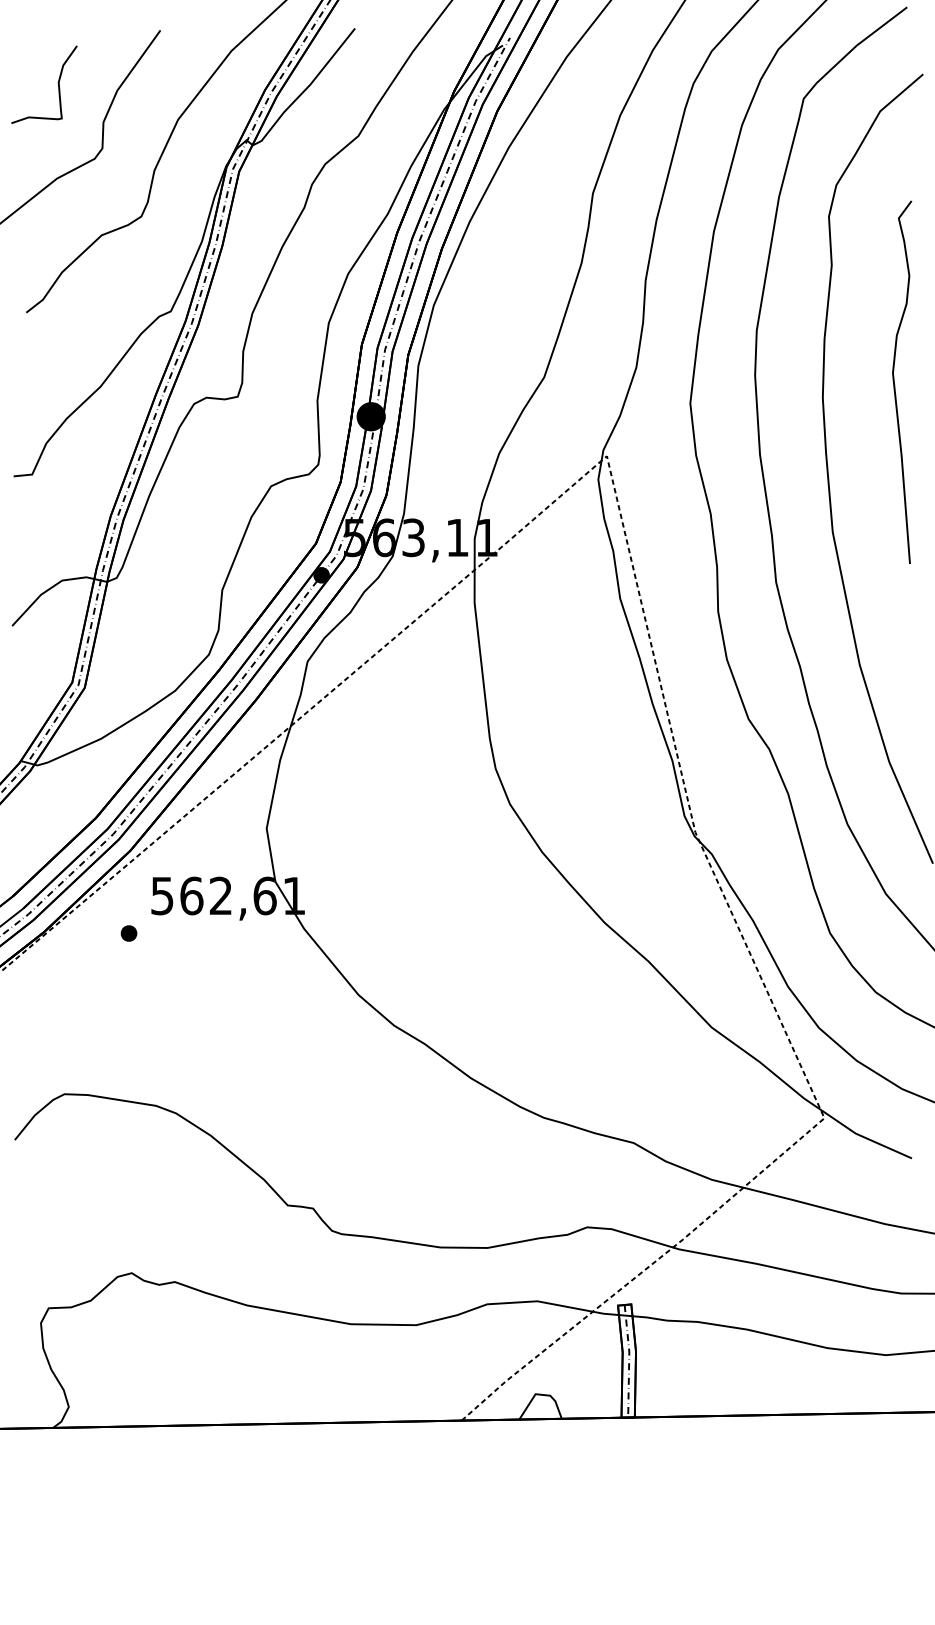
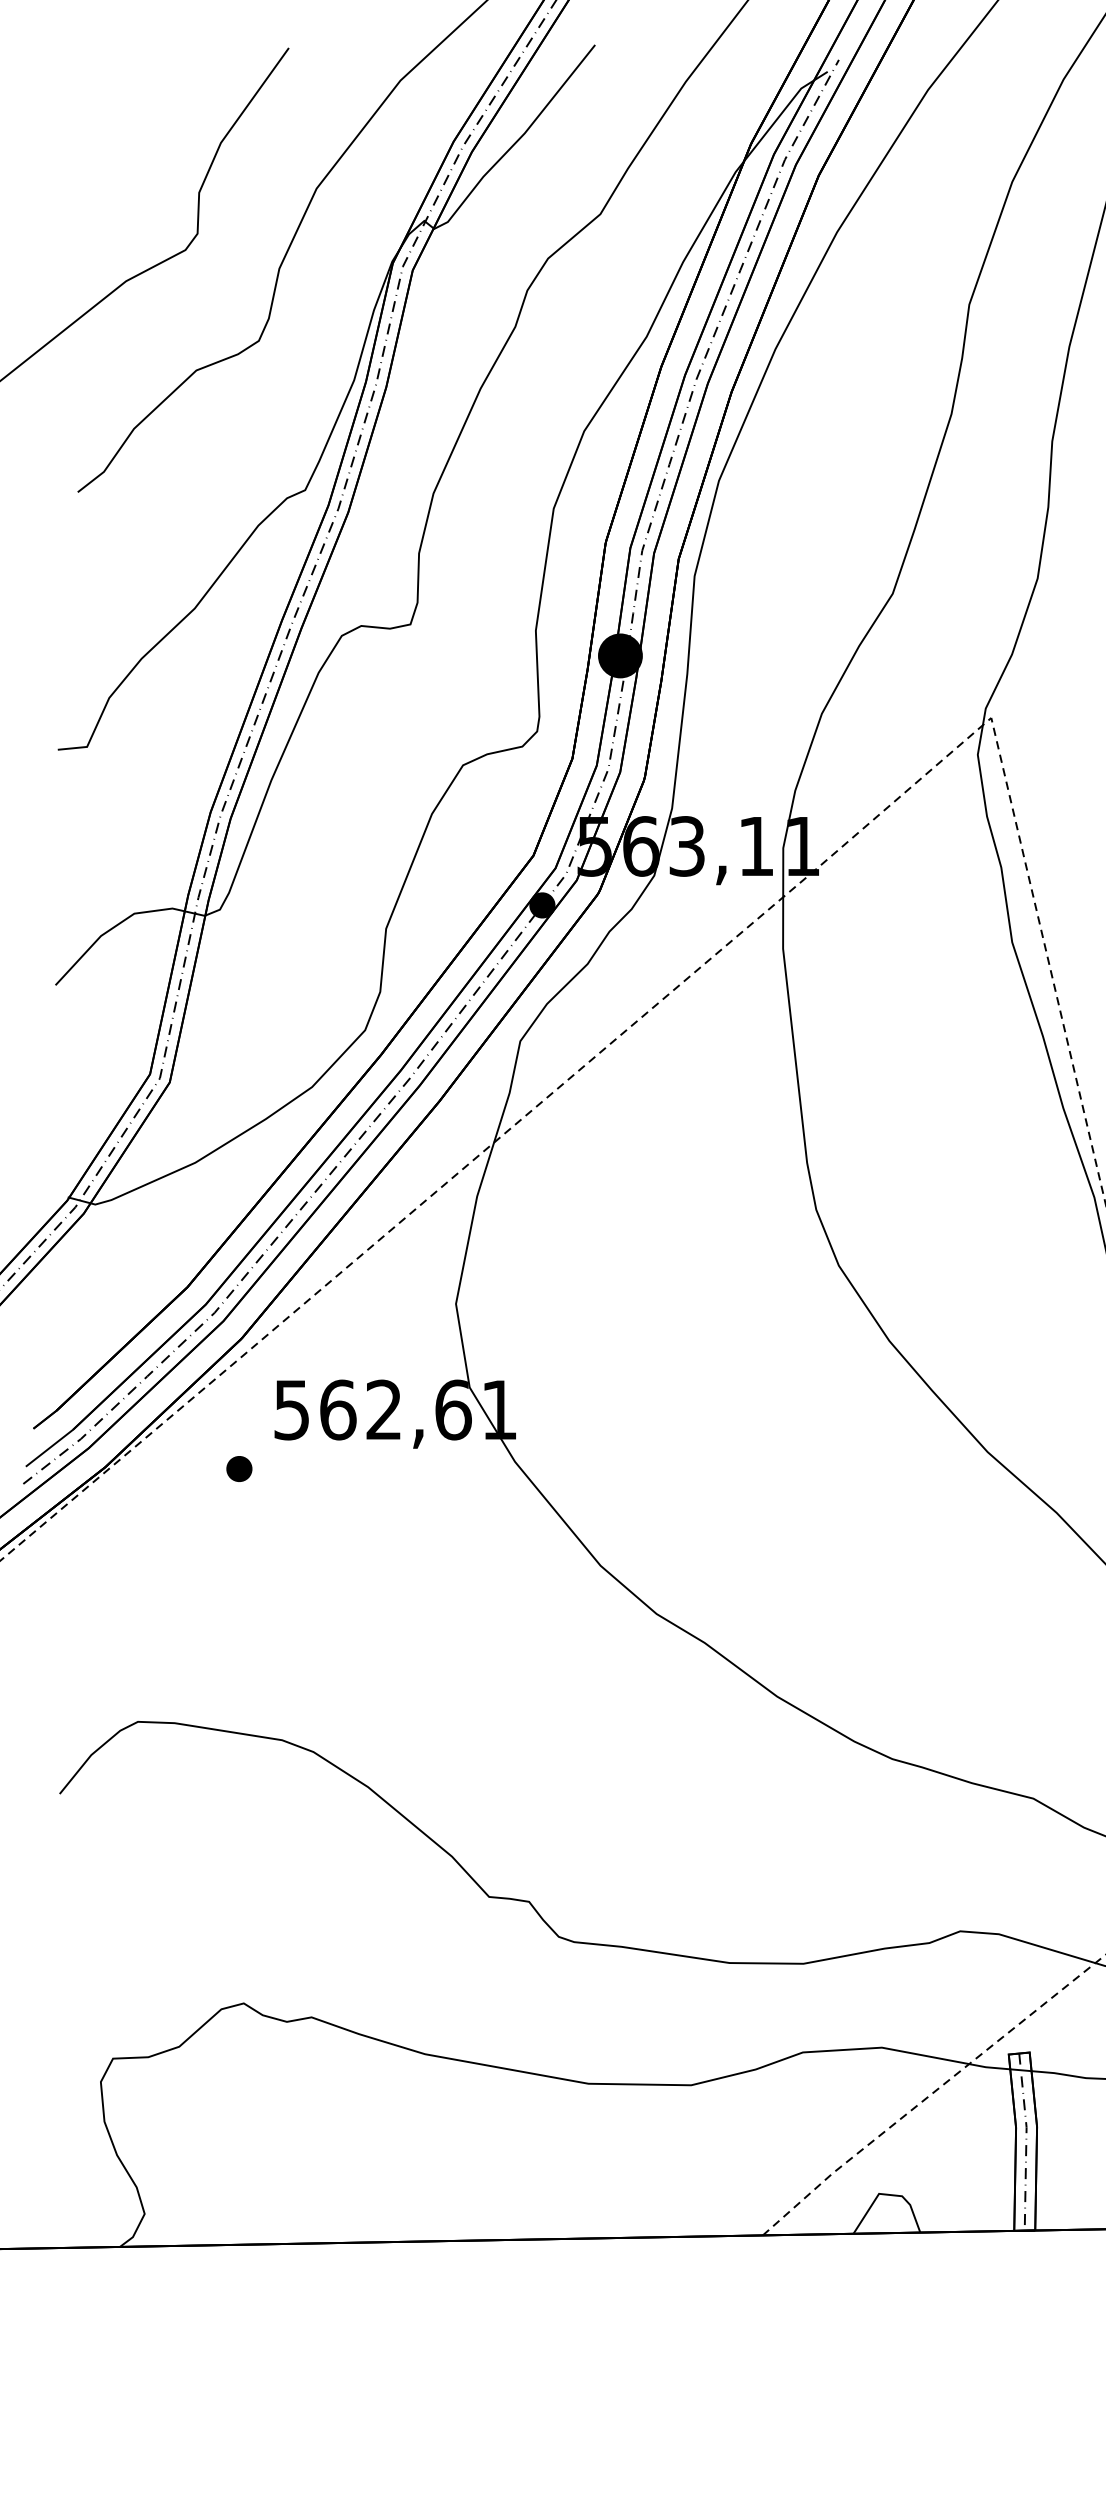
curve: (57, 83) -> (126, 131), removed

